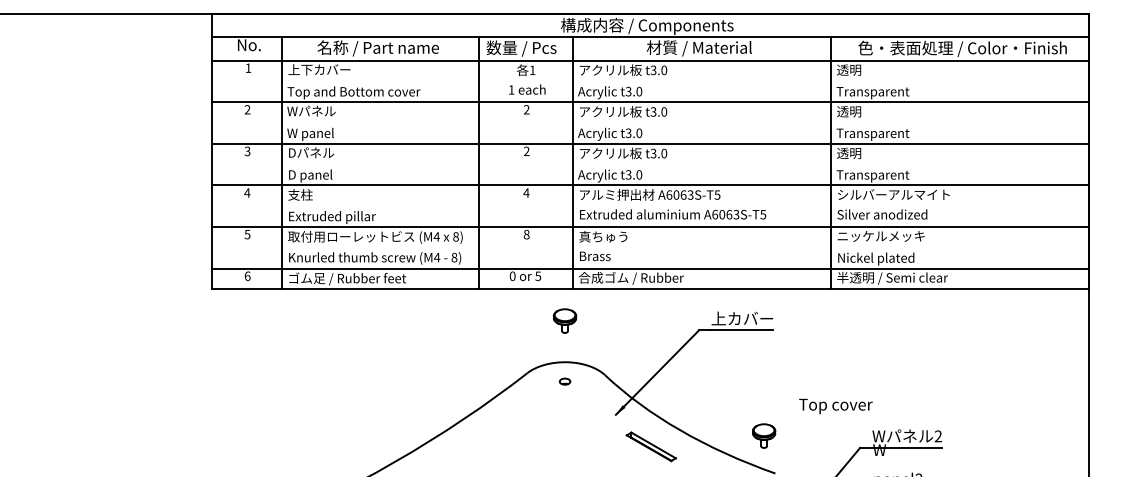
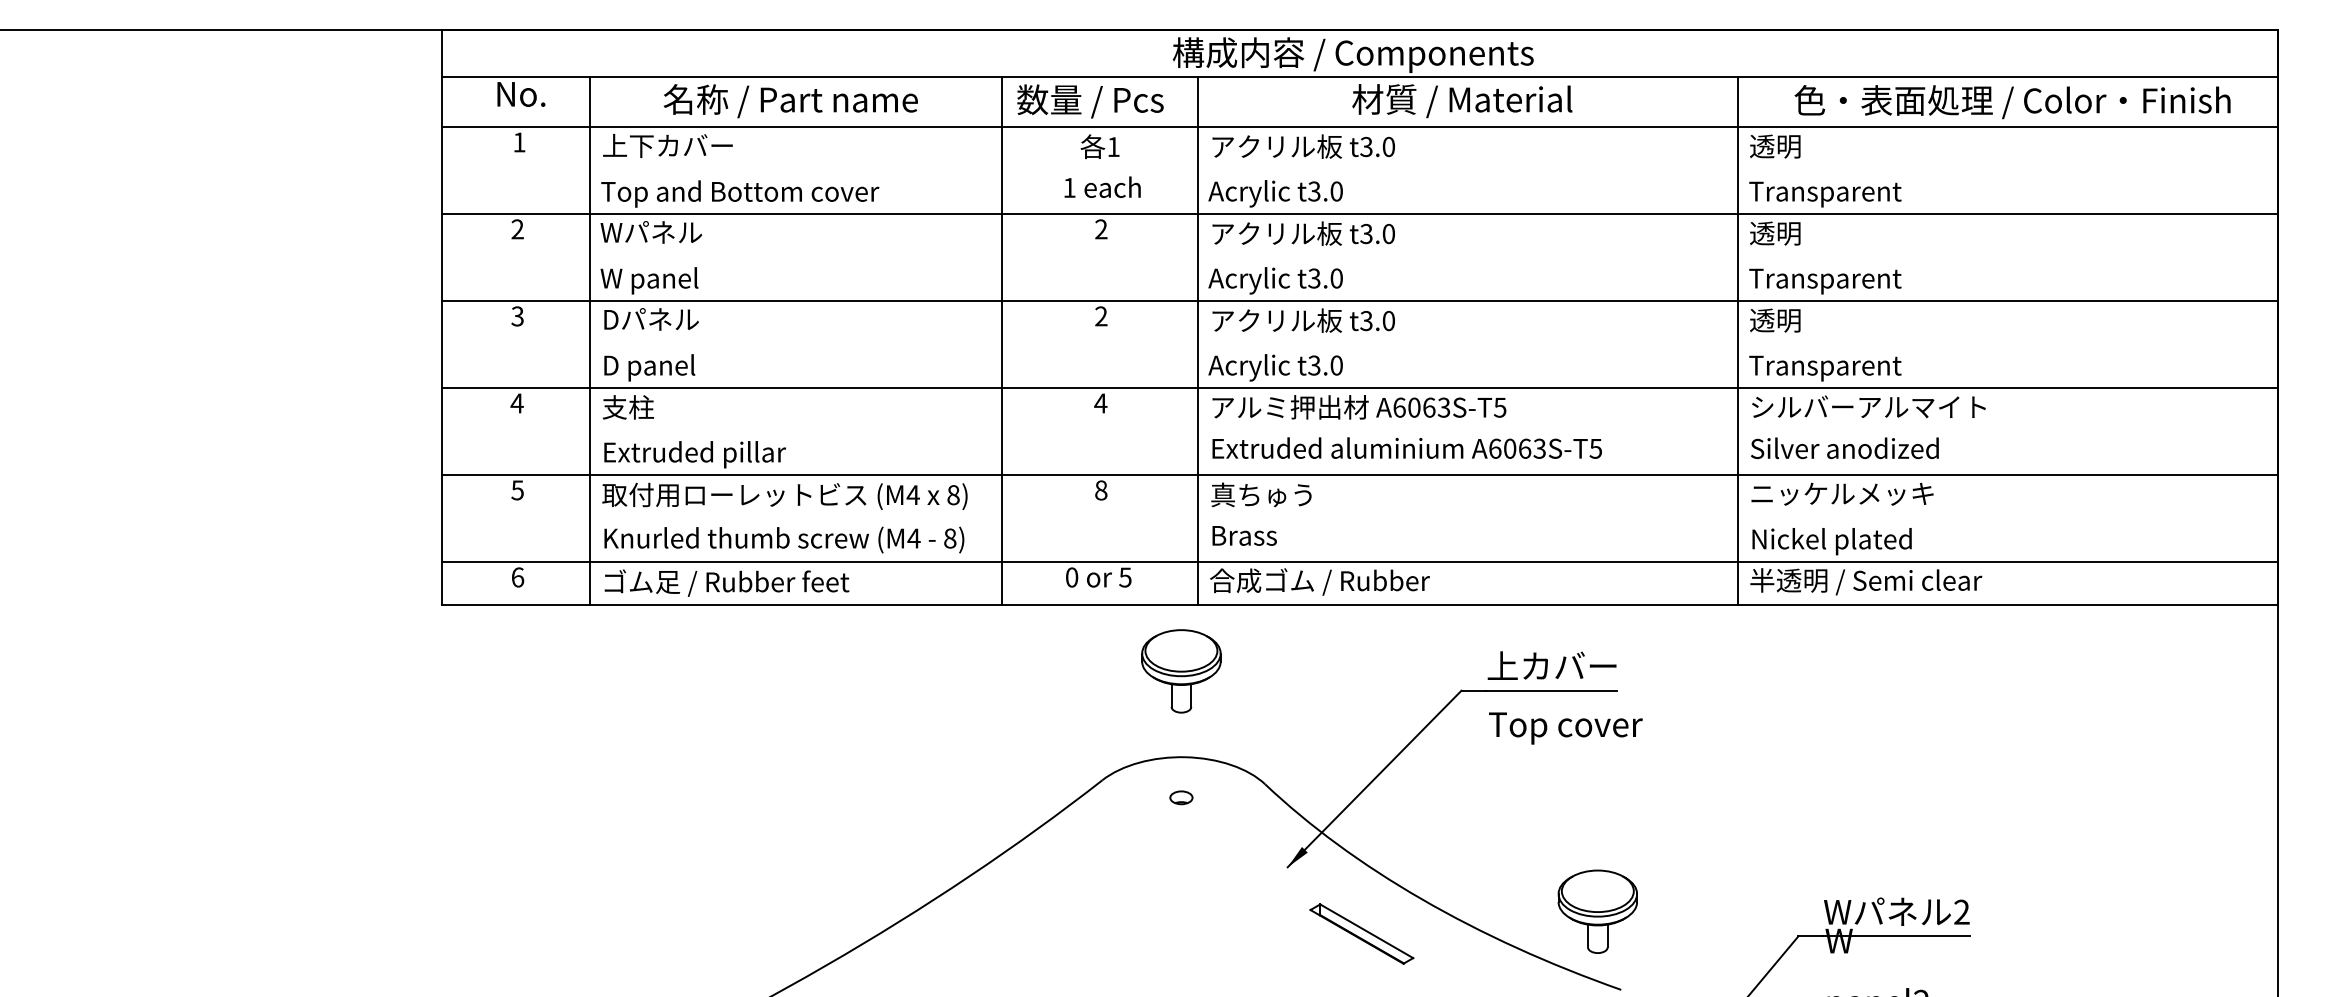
part: (564, 320) -> (1180, 669), size x1.67
text: (835, 406) -> (1564, 728), moved
part: (763, 435) -> (1596, 910), size x1.67

